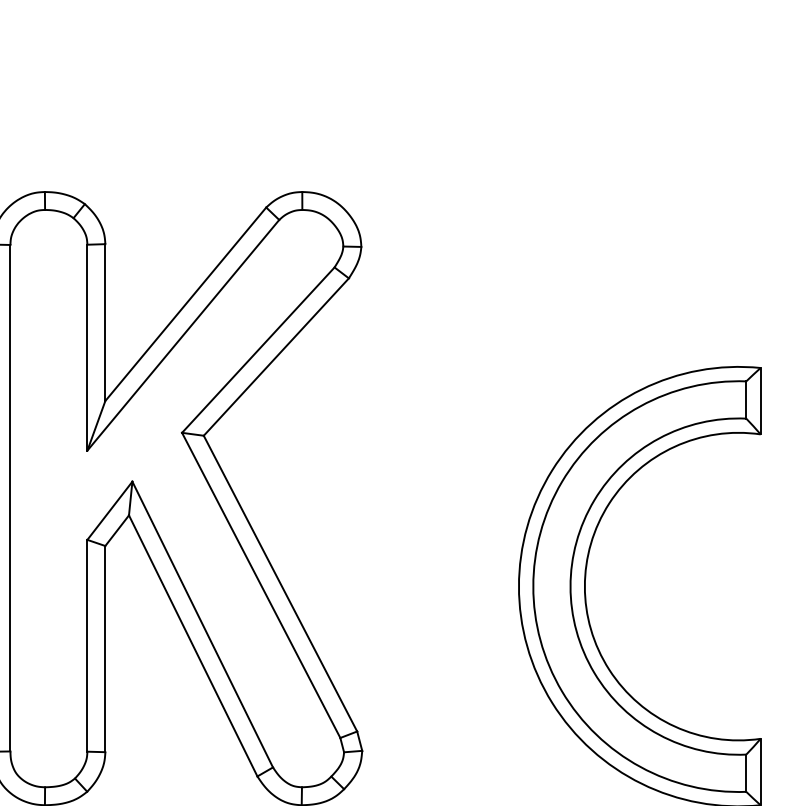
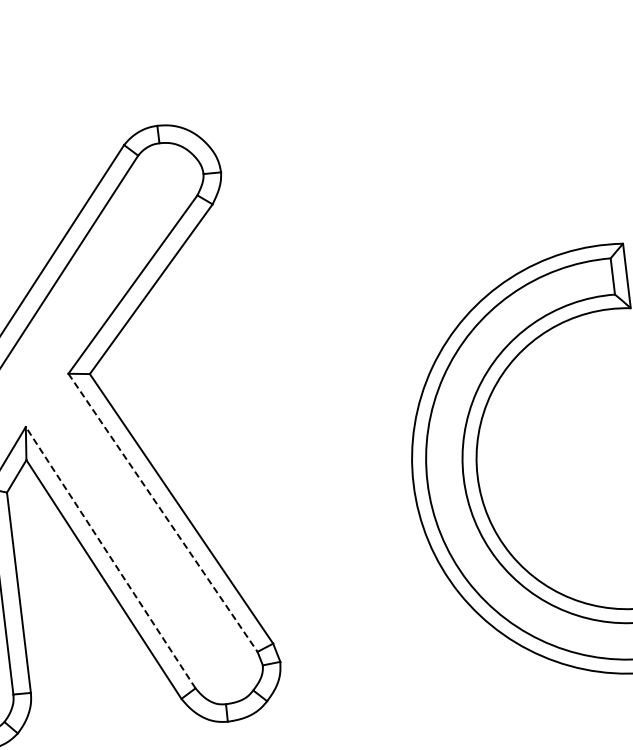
line: (261, 585) -> (163, 512), solid -> dashed
line: (202, 624) -> (110, 557), solid -> dashed

